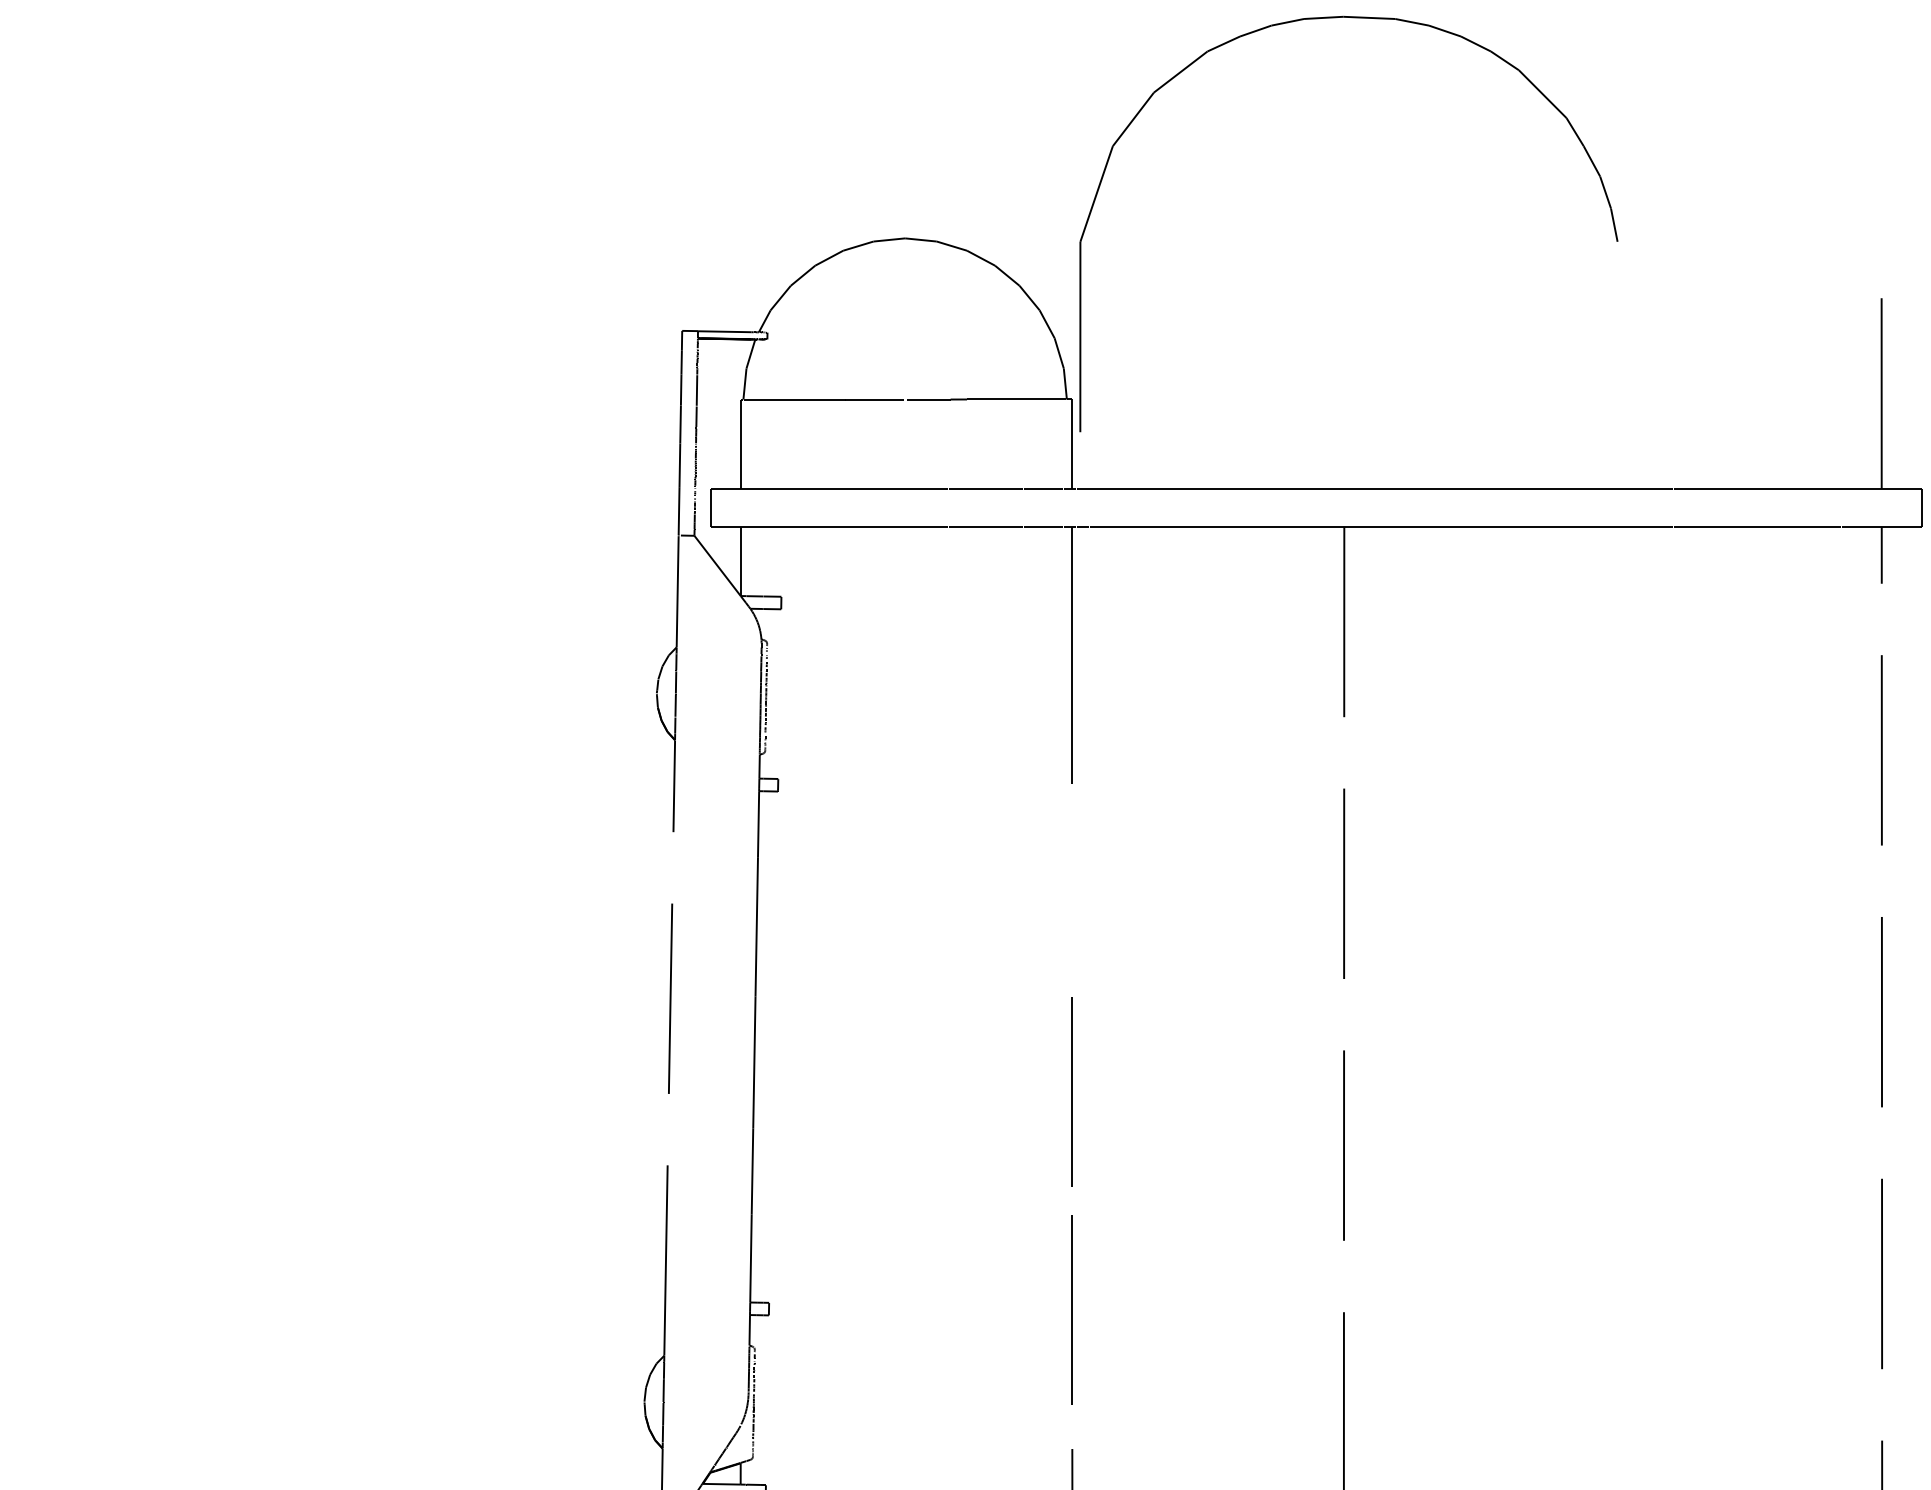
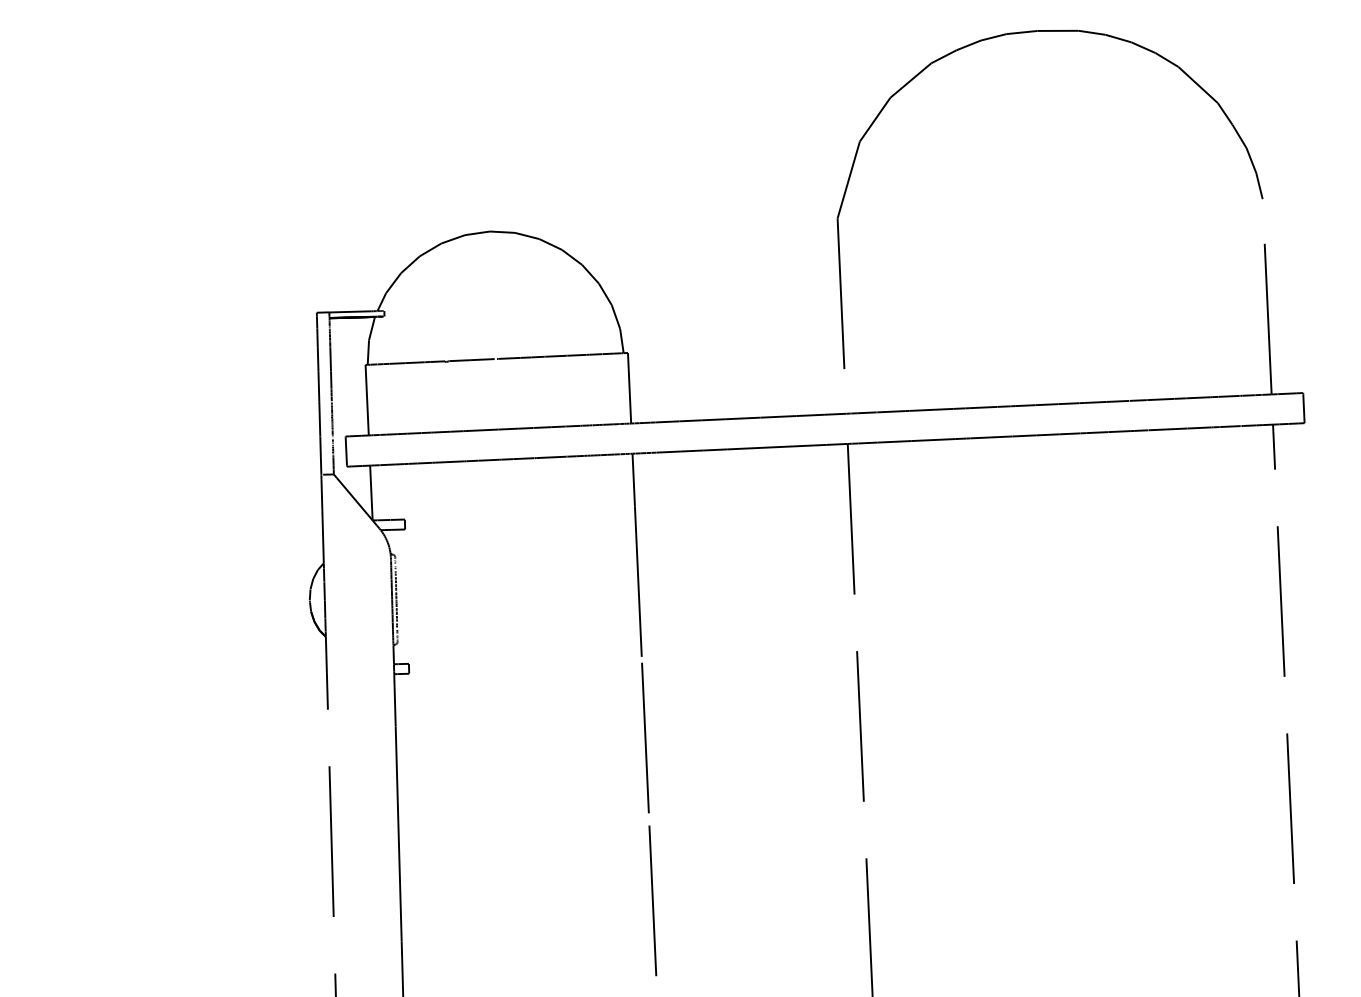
part: (1352, 18) -> (1044, 31), moved
line: (1071, 885) -> (644, 737), added

